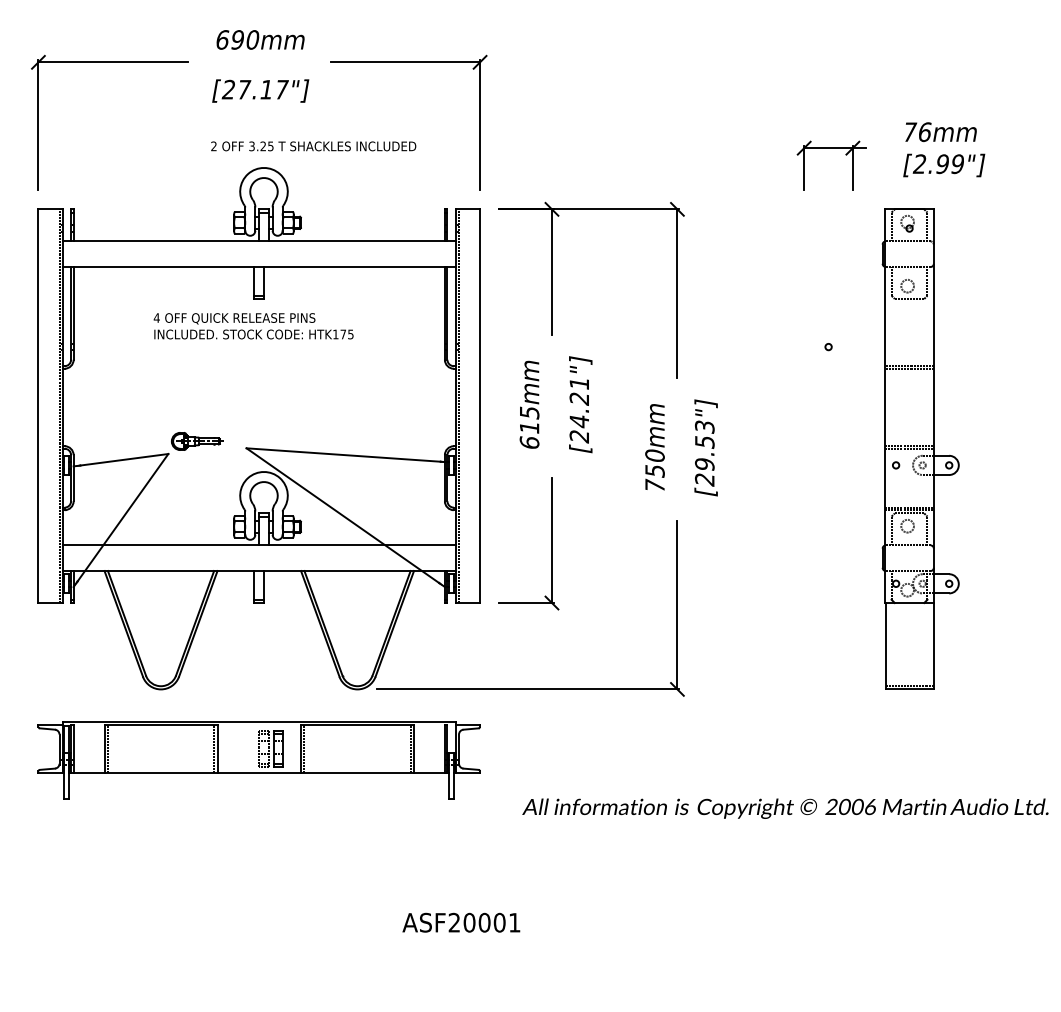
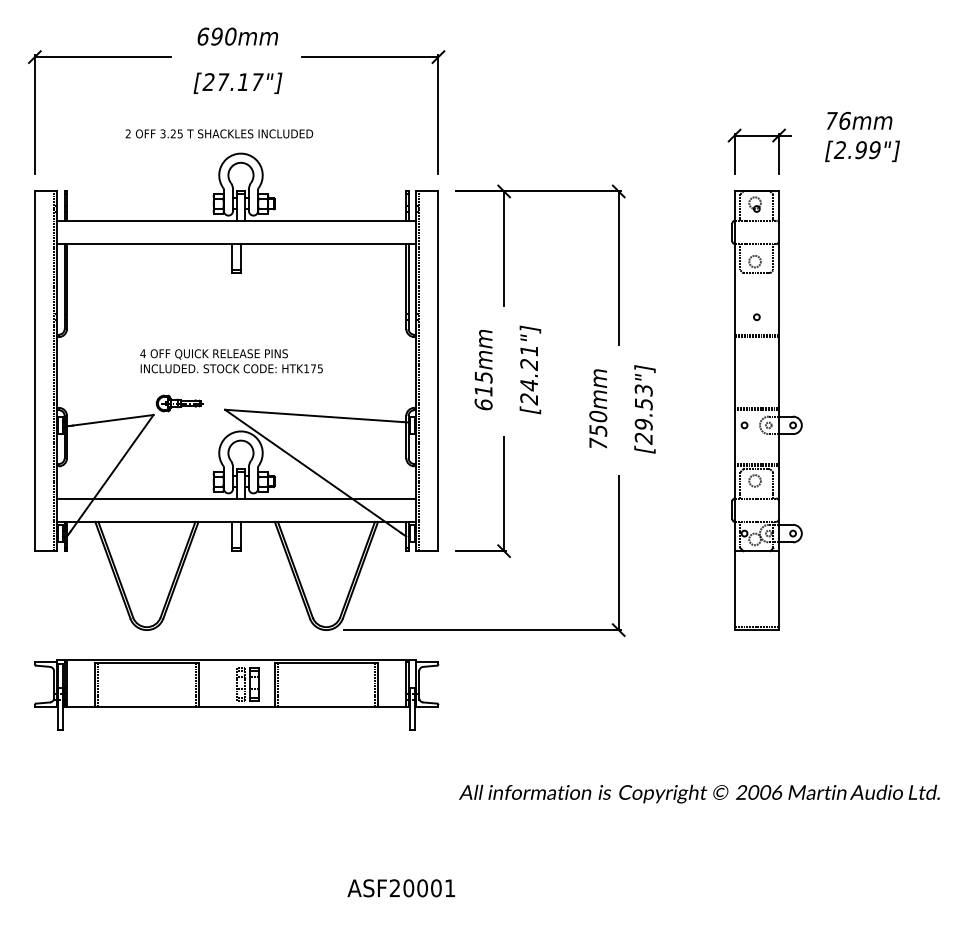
text: (313, 145) -> (219, 133), moved
text: (253, 326) -> (231, 361), moved
part: (920, 449) -> (766, 410), moved
text: (785, 808) -> (699, 793), moved
text: (460, 922) -> (400, 888), moved

